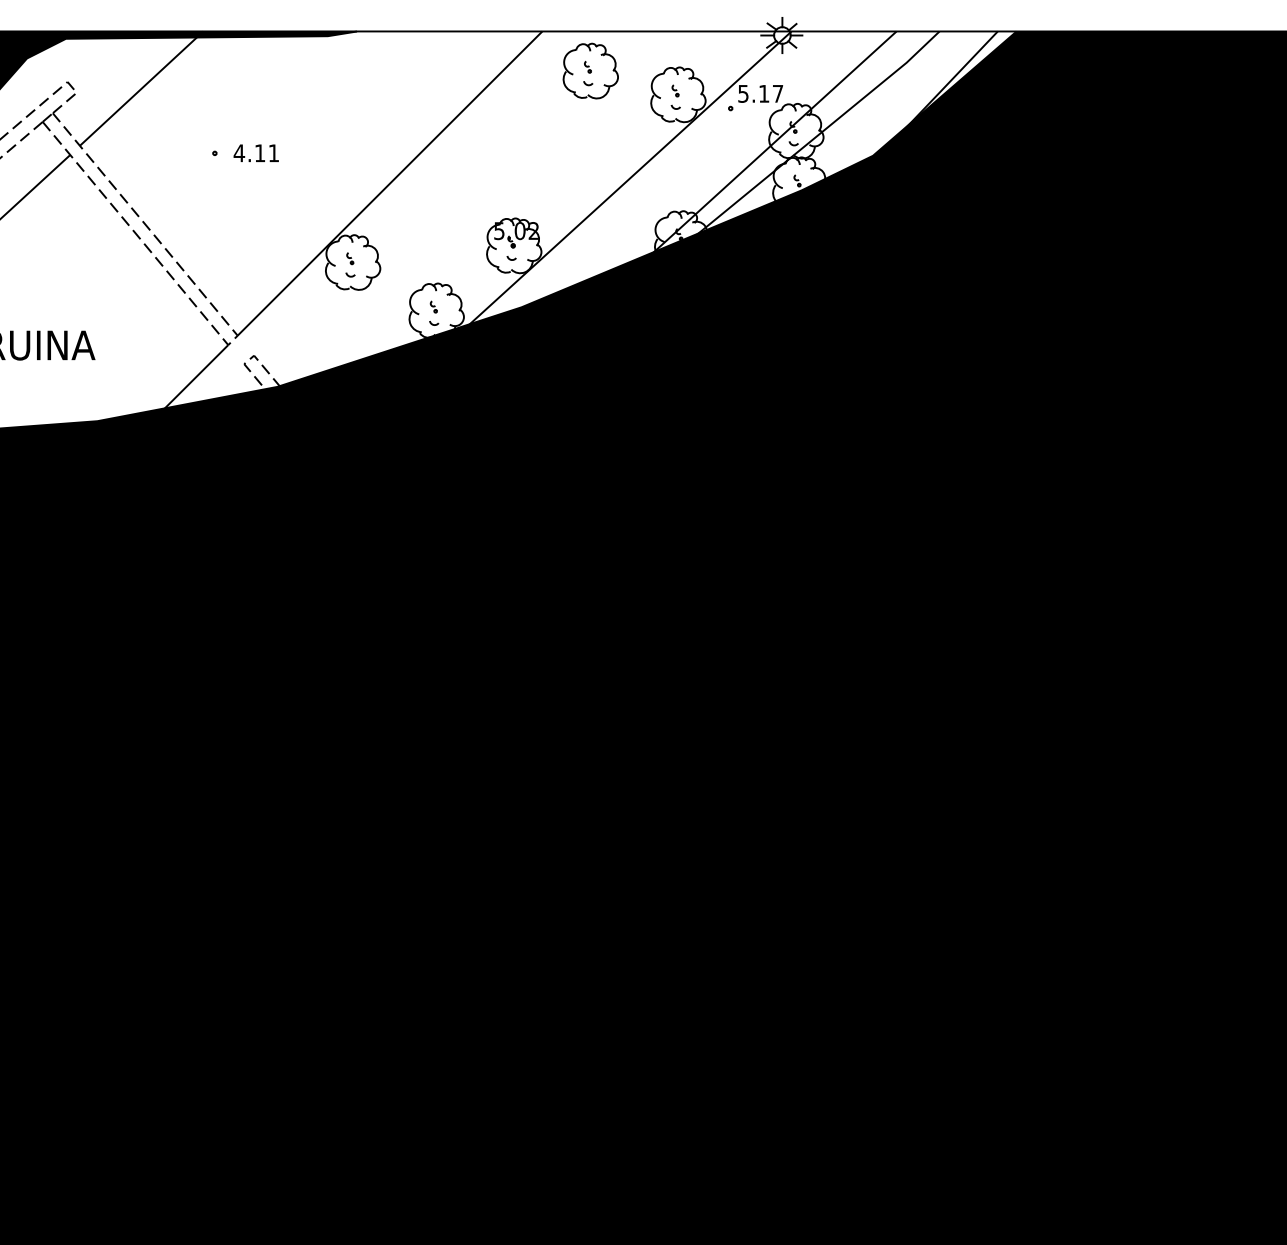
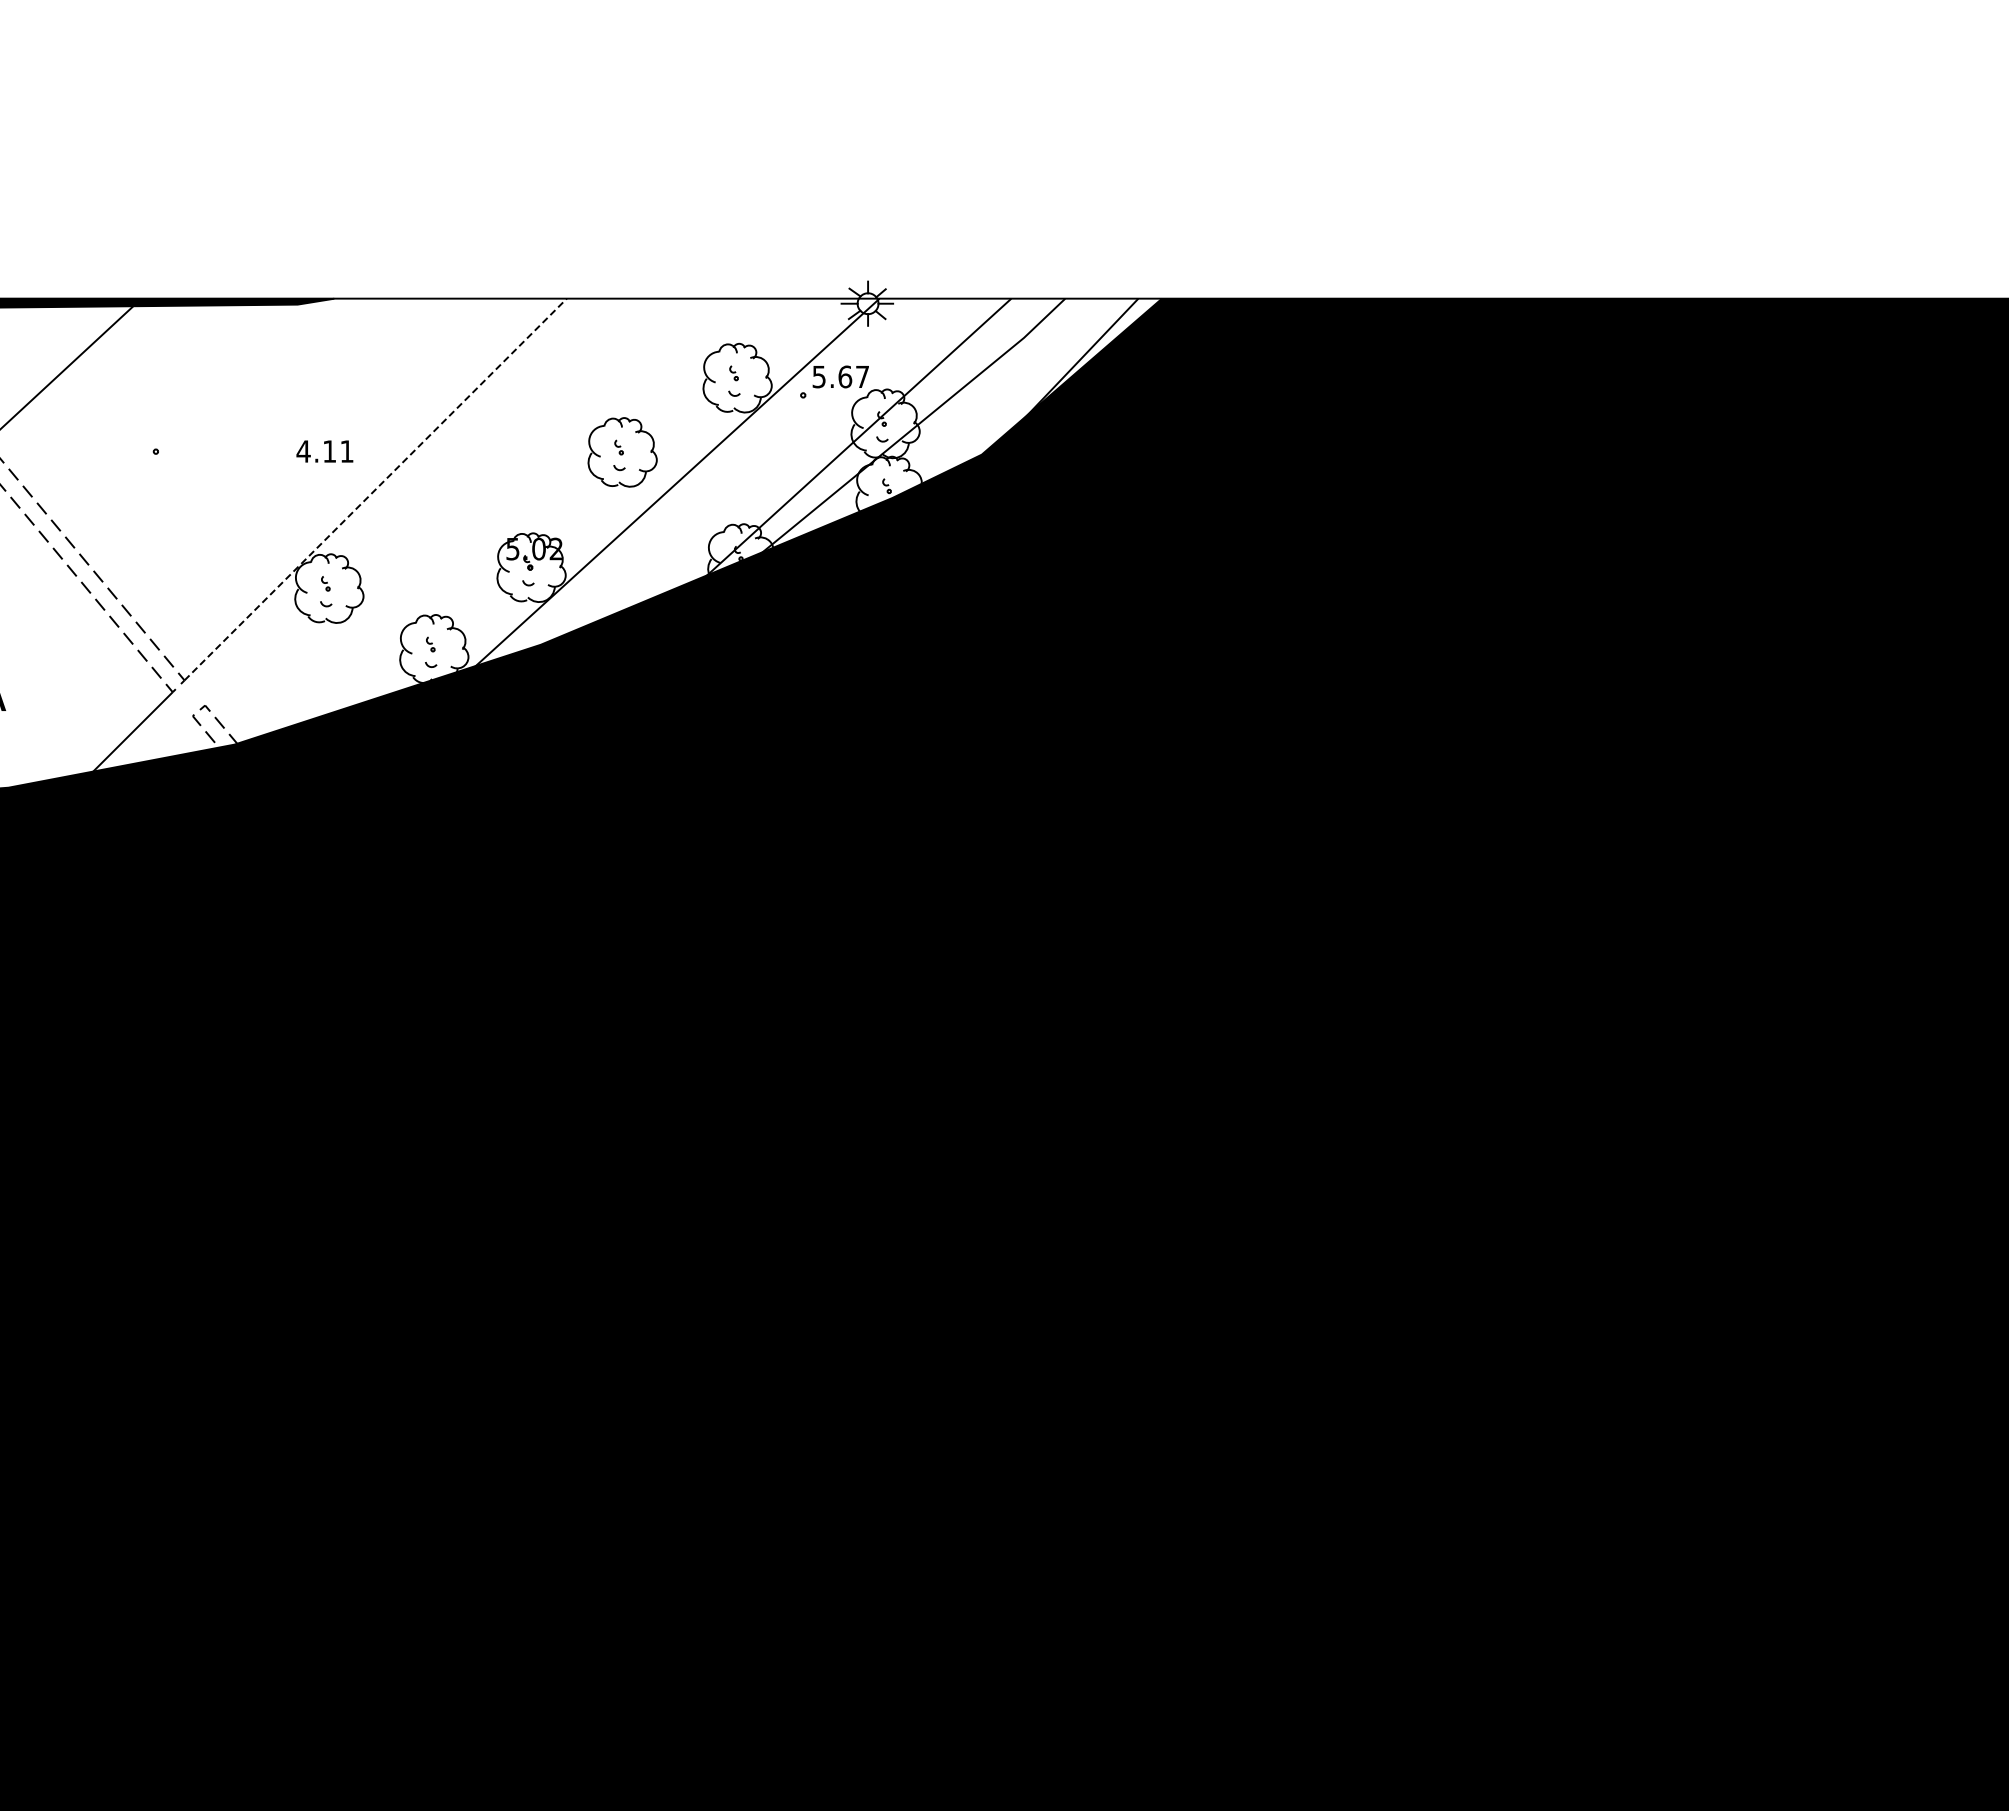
part: (590, 71) -> (622, 452), moved
text: (764, 93) -> (845, 376), 5.17 -> 5.67
text: (255, 153) -> (324, 451), moved
line: (390, 182) -> (376, 488), solid -> dashed

